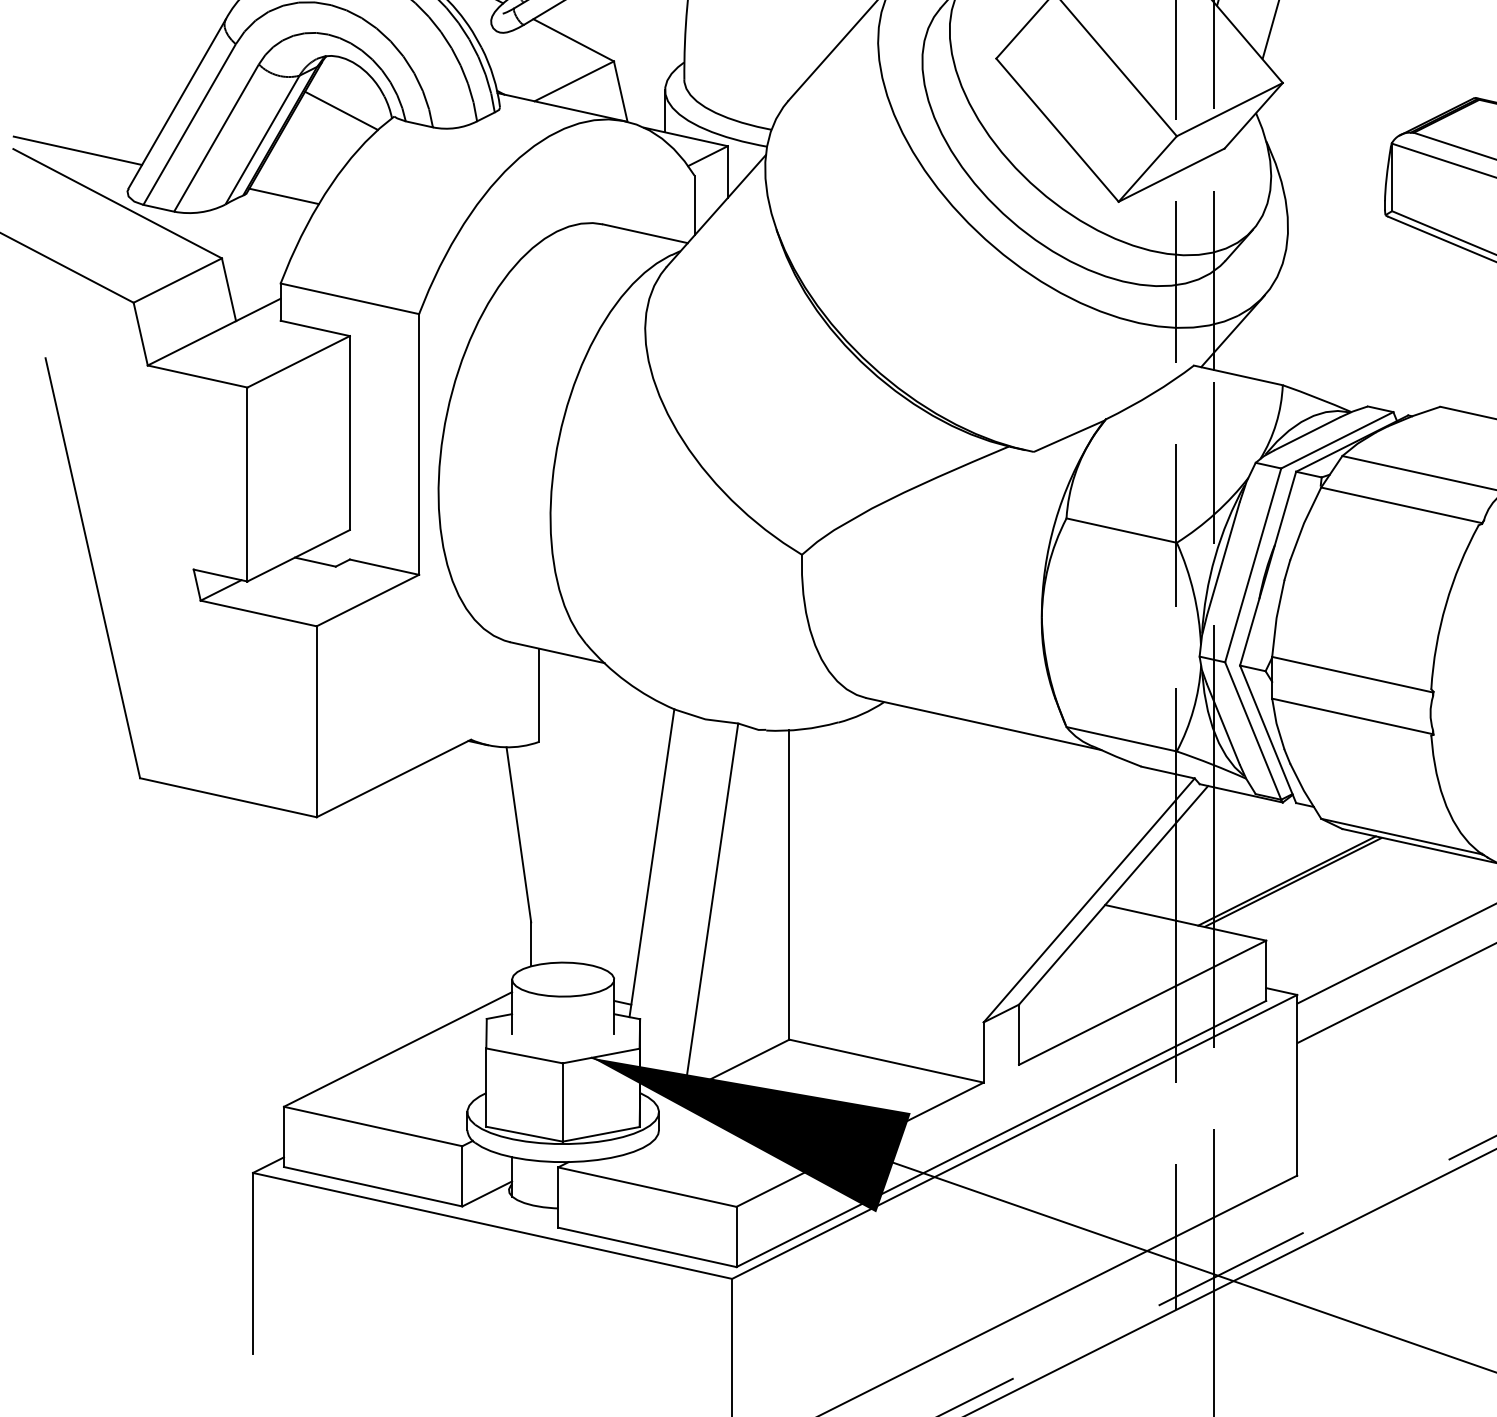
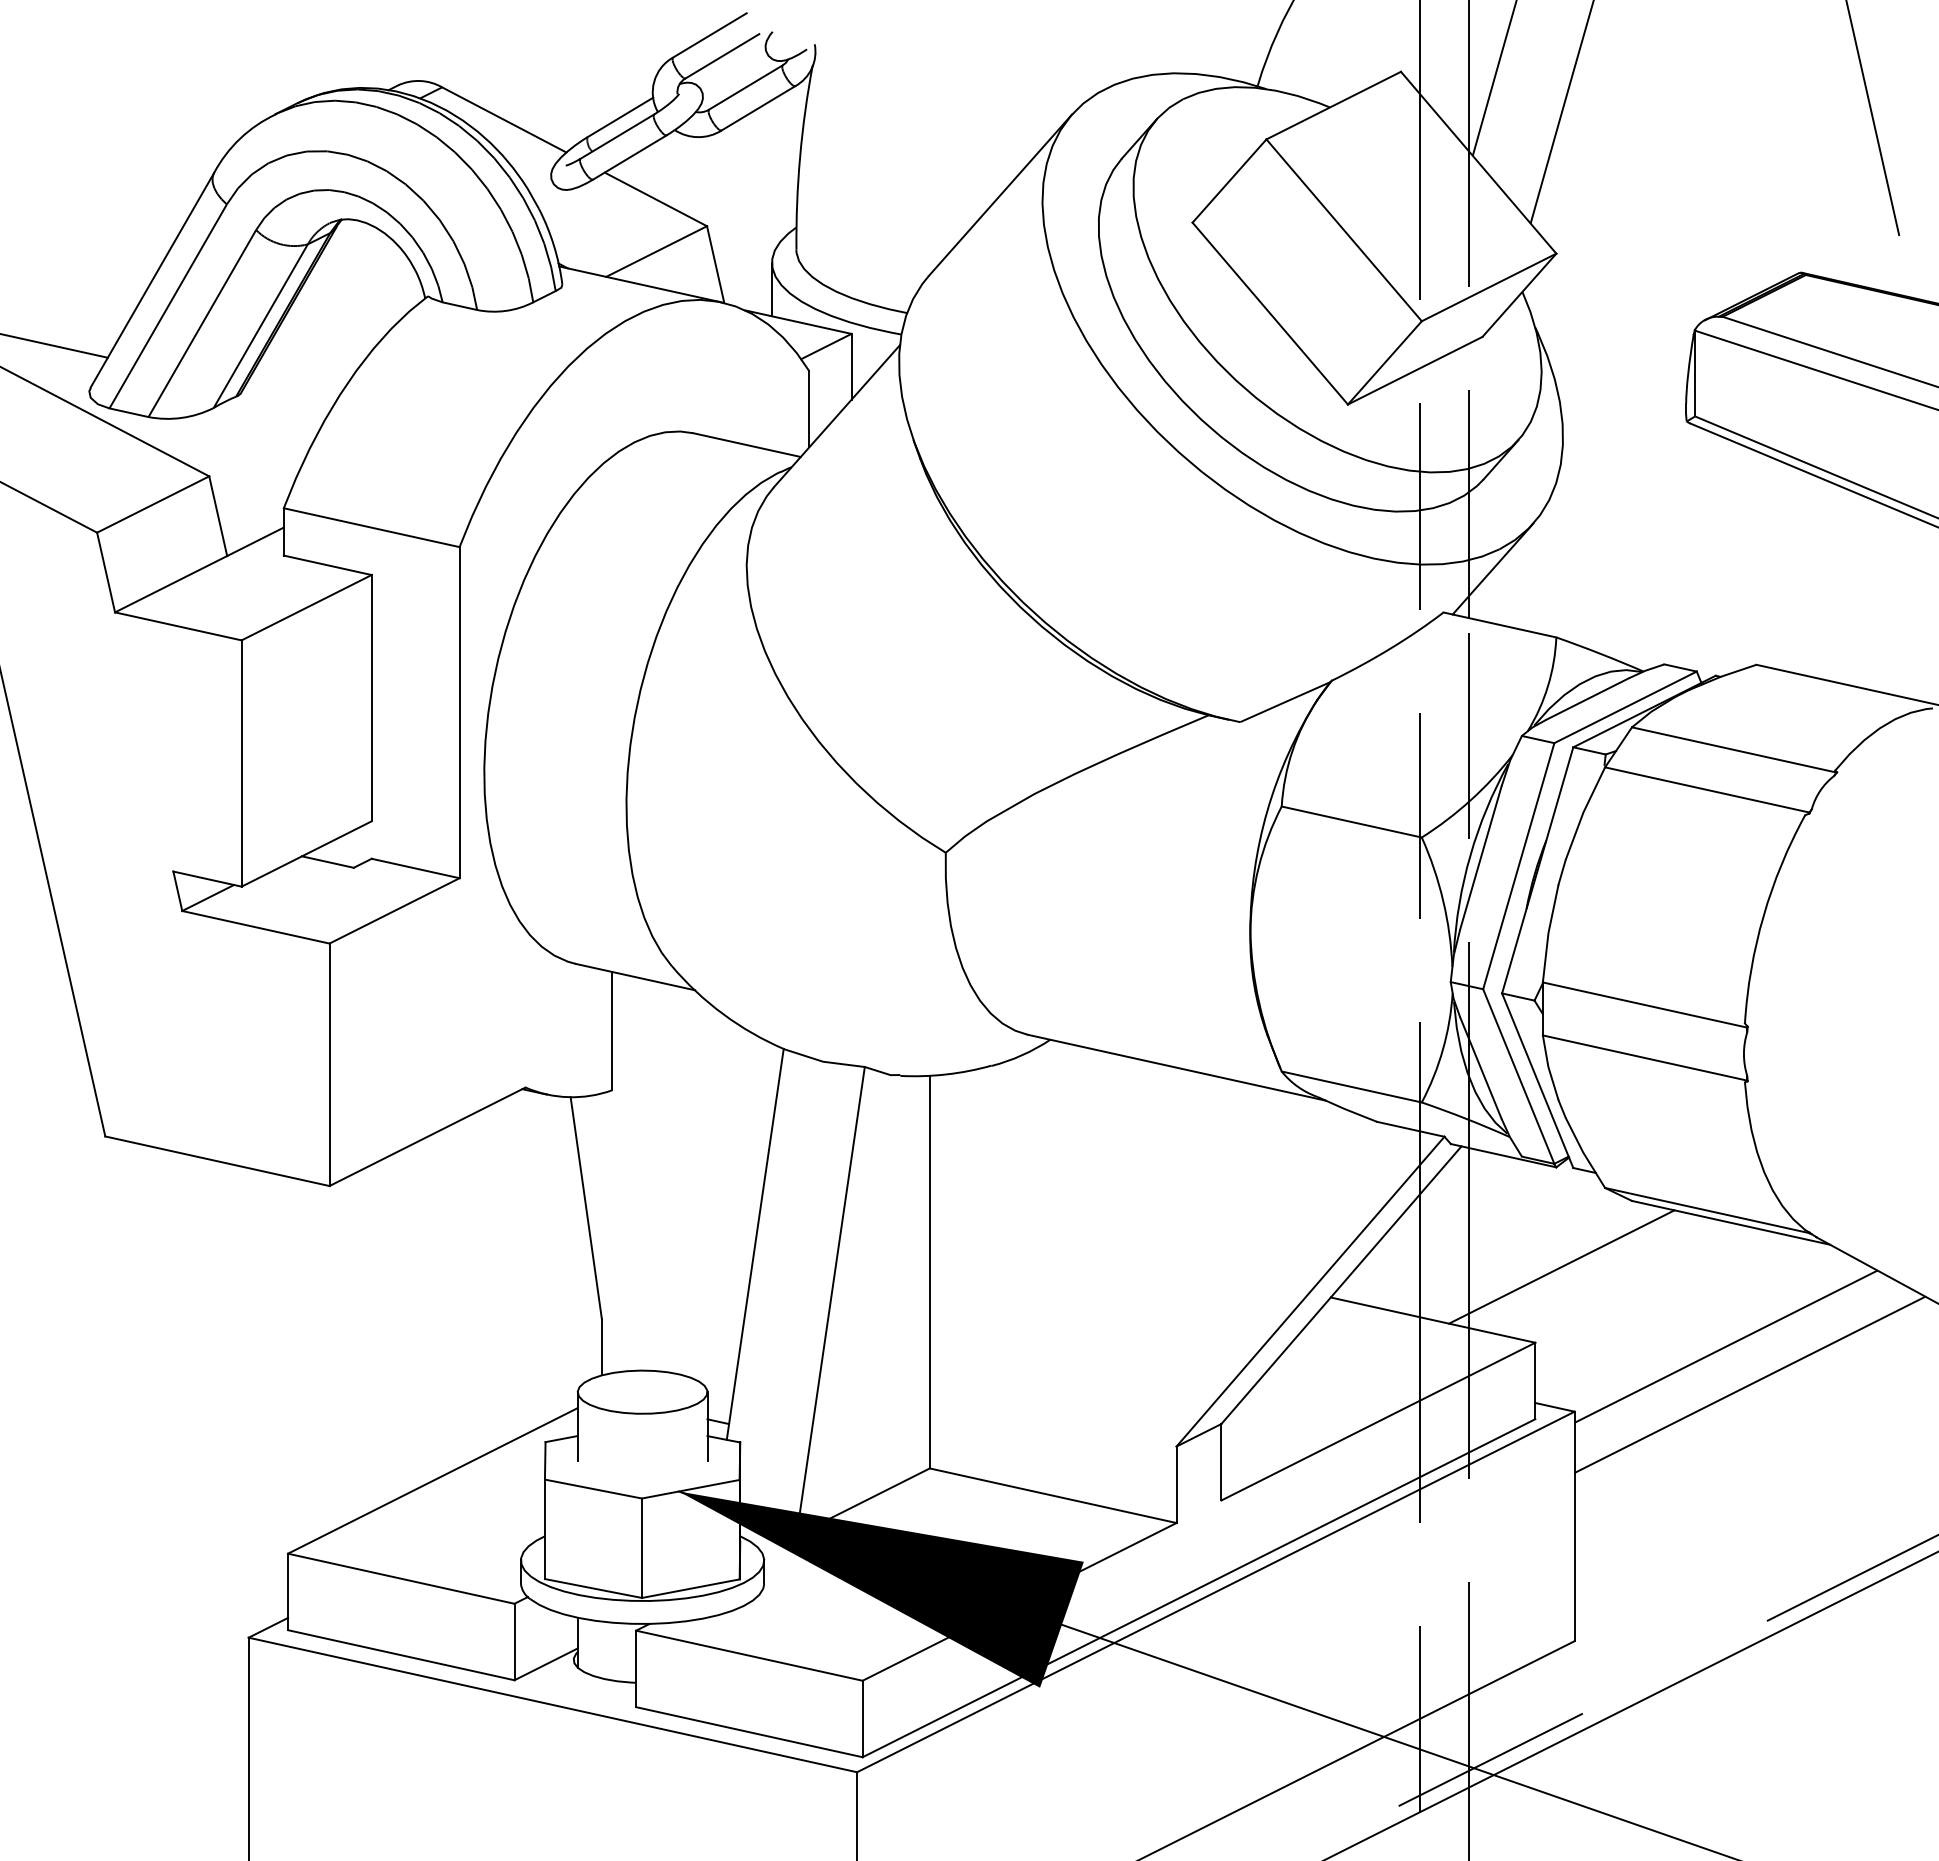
line: (341, 110) -> (360, 288), removed
line: (284, 196) -> (288, 397), removed
line: (1293, 882) -> (1569, 1268), removed

